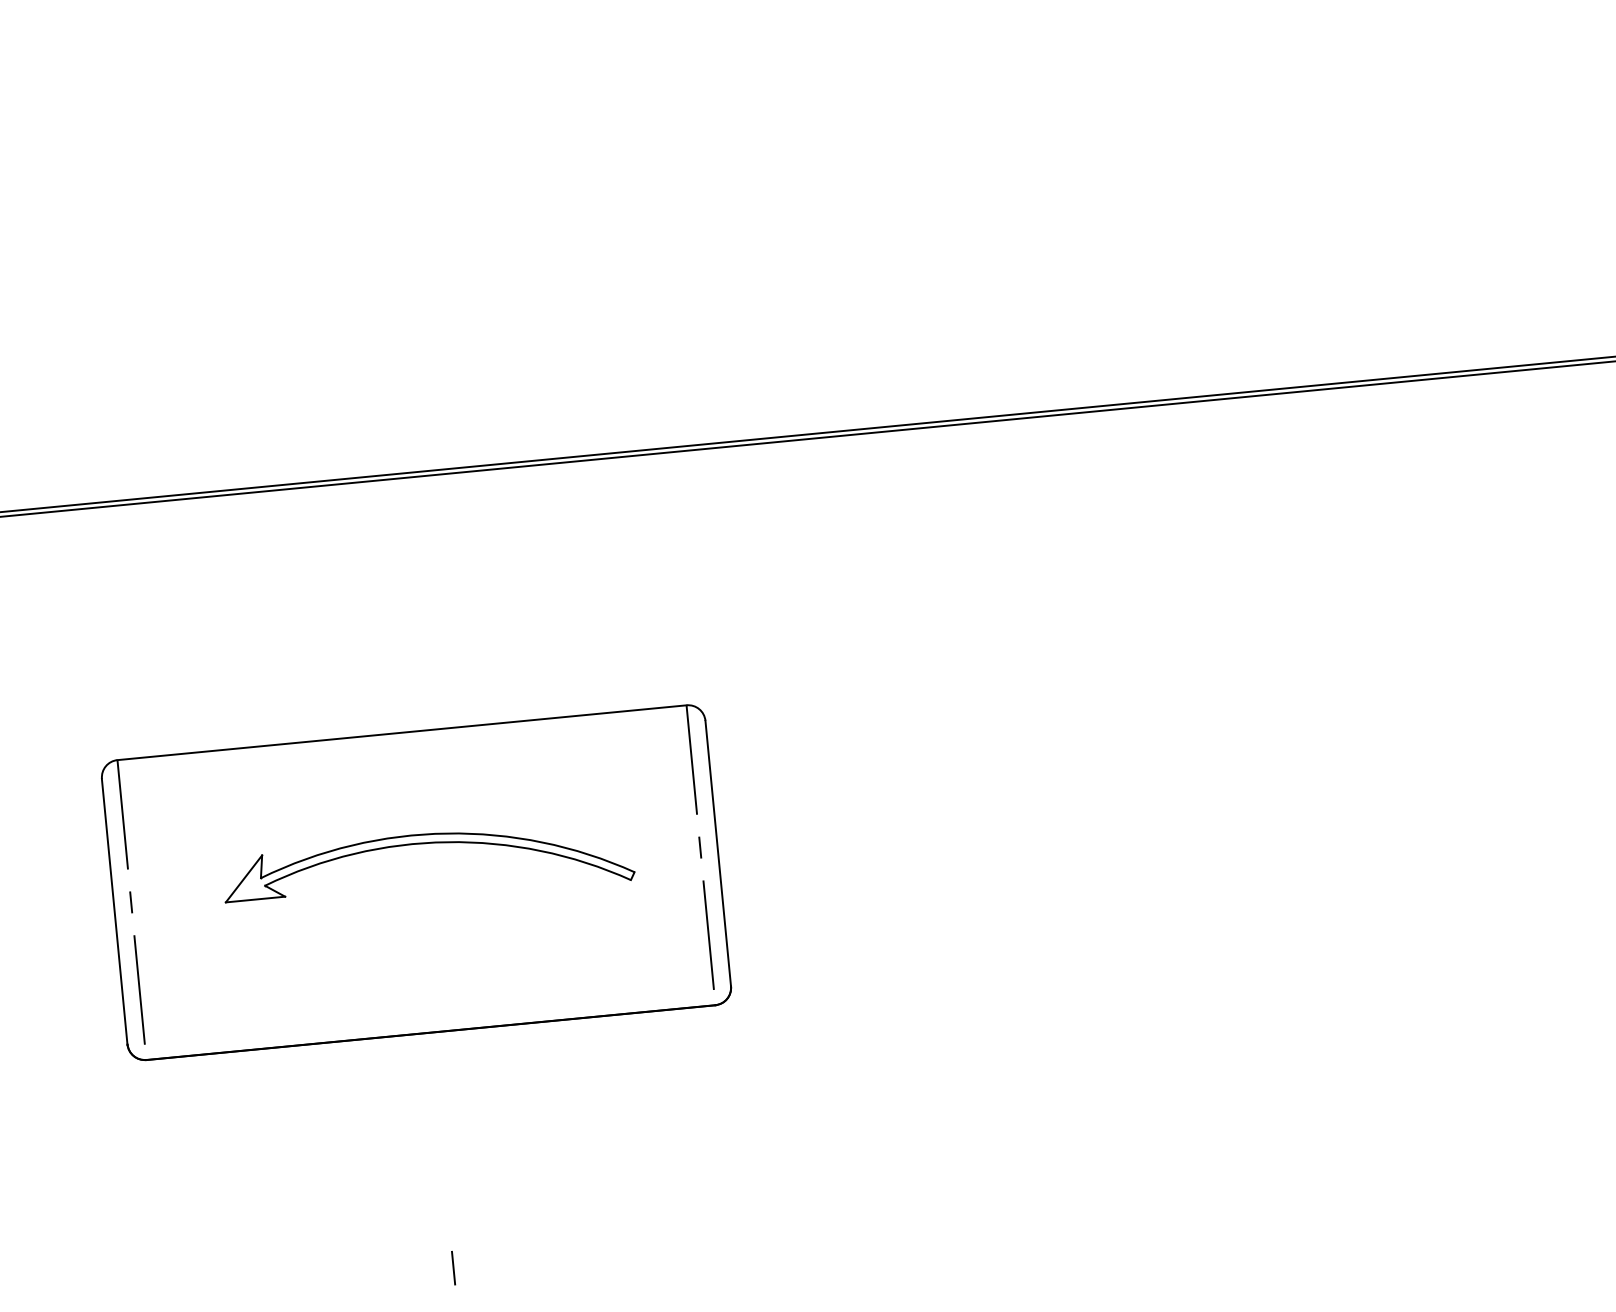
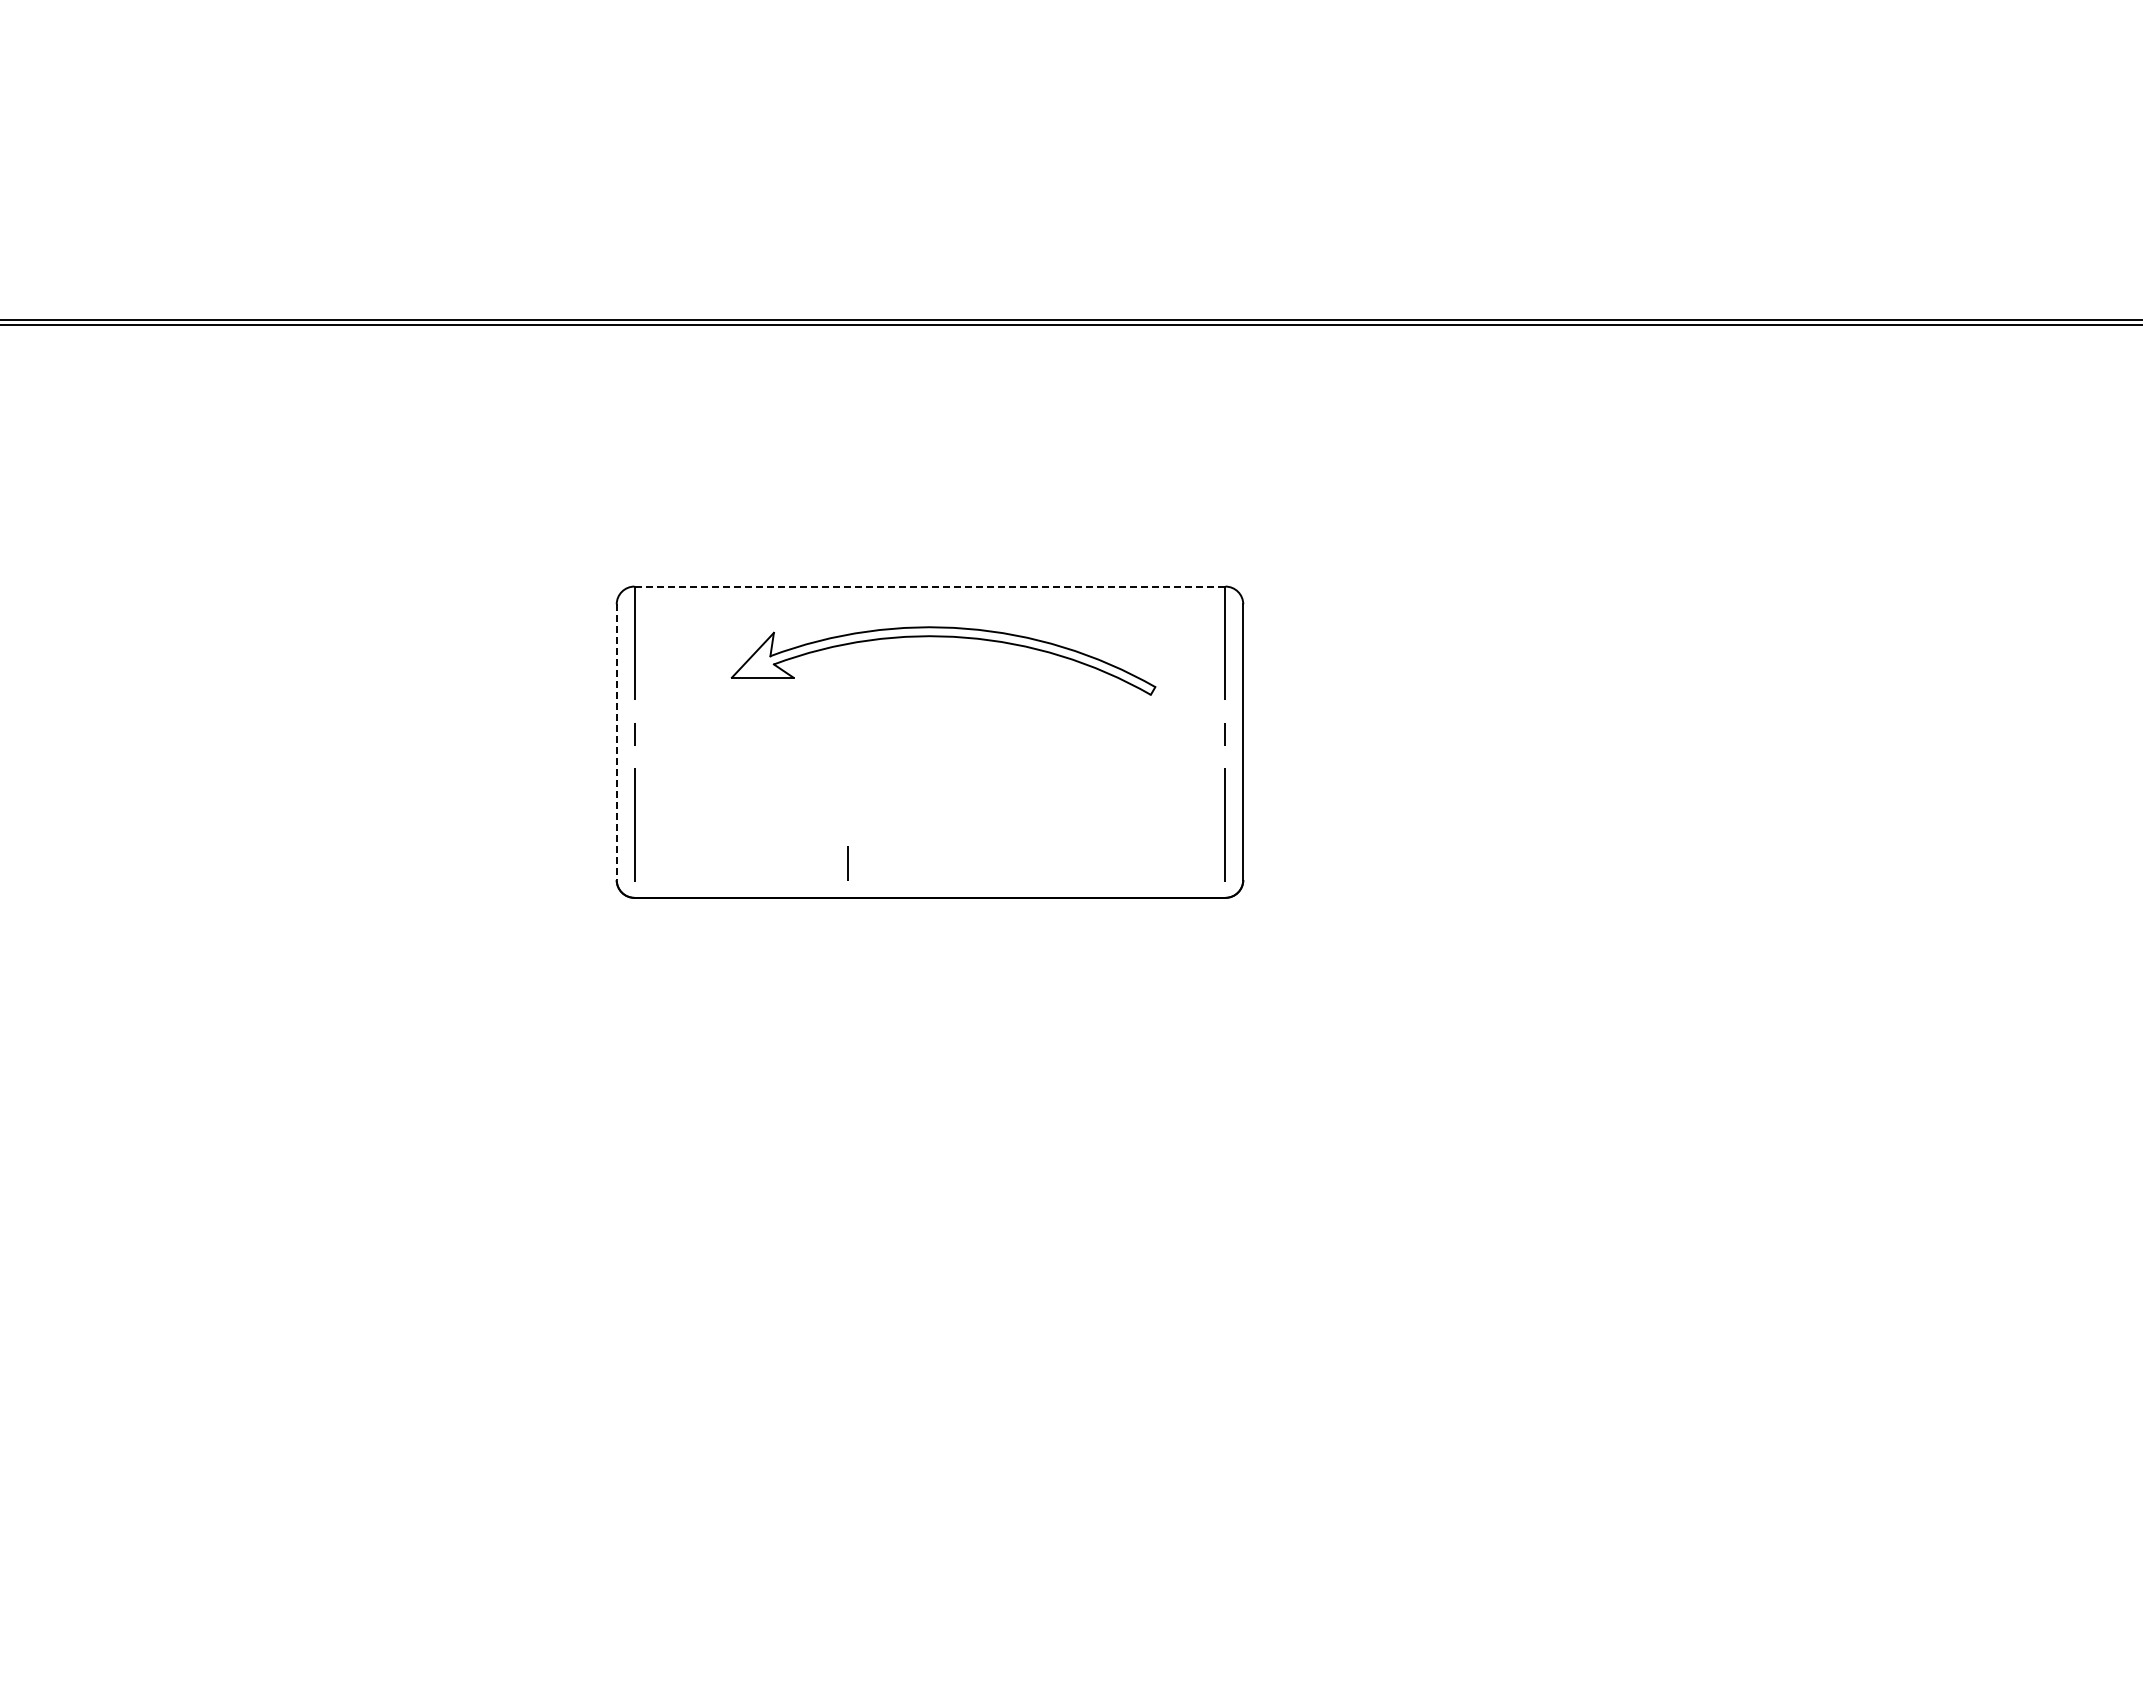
line: (401, 732) -> (929, 586), solid -> dashed
part: (425, 844) -> (943, 637), moved
line: (114, 911) -> (616, 742), solid -> dashed
line: (453, 1268) -> (847, 863), moved

